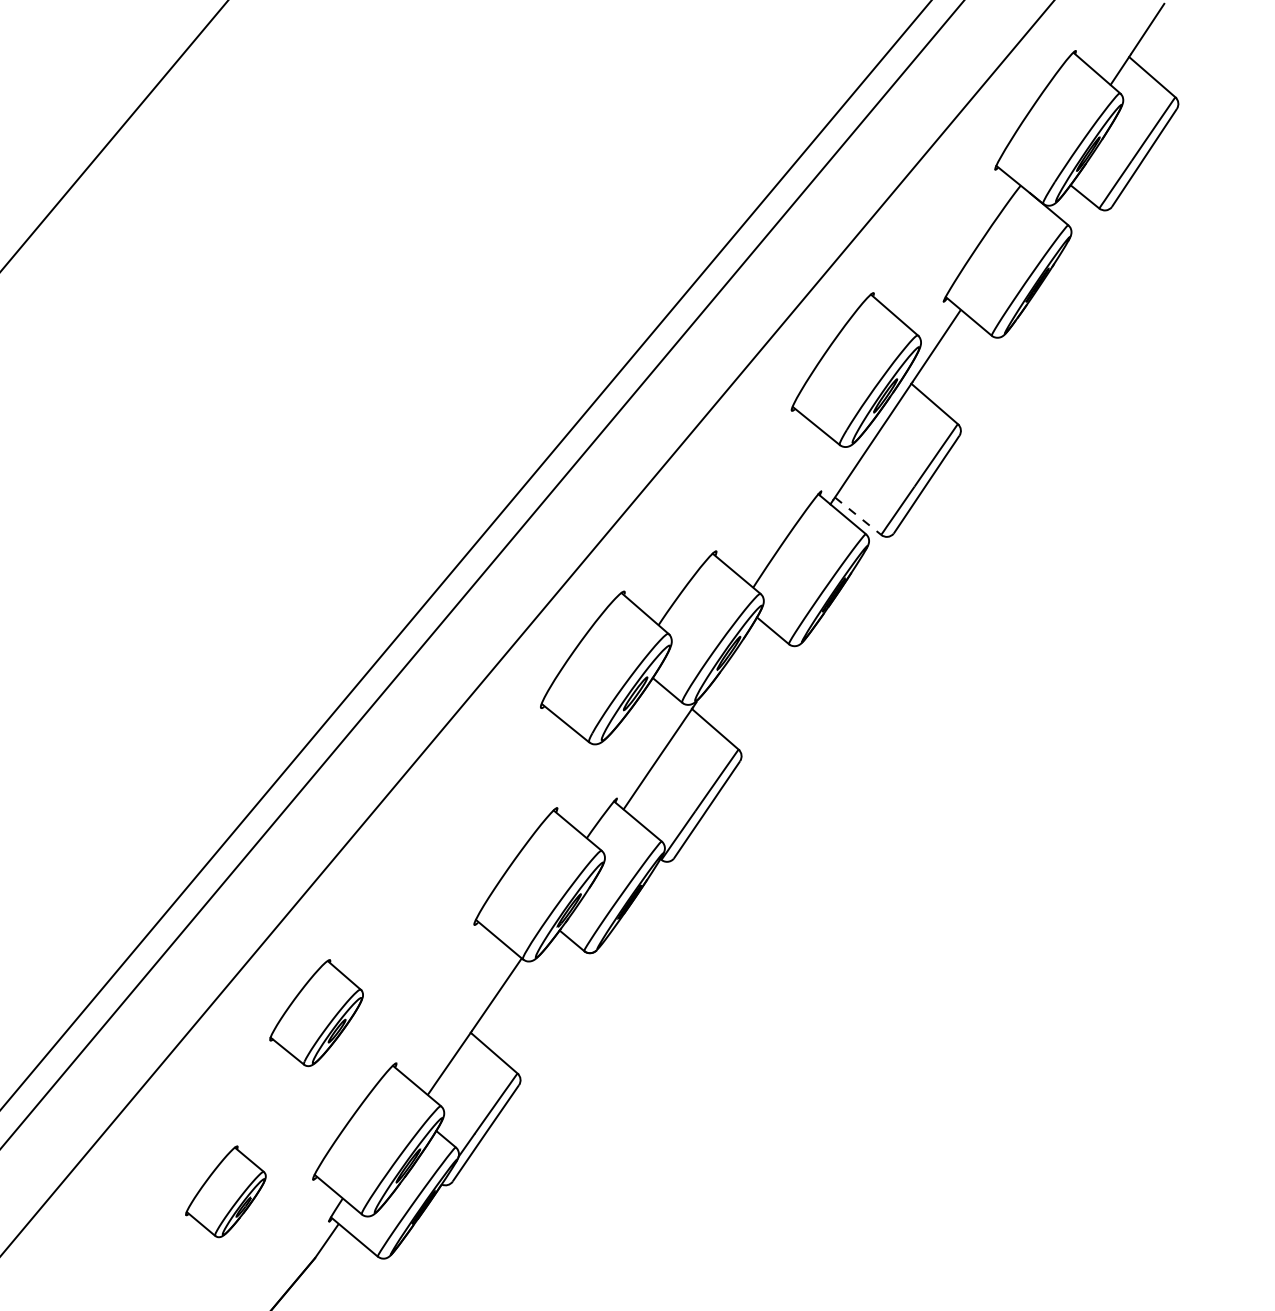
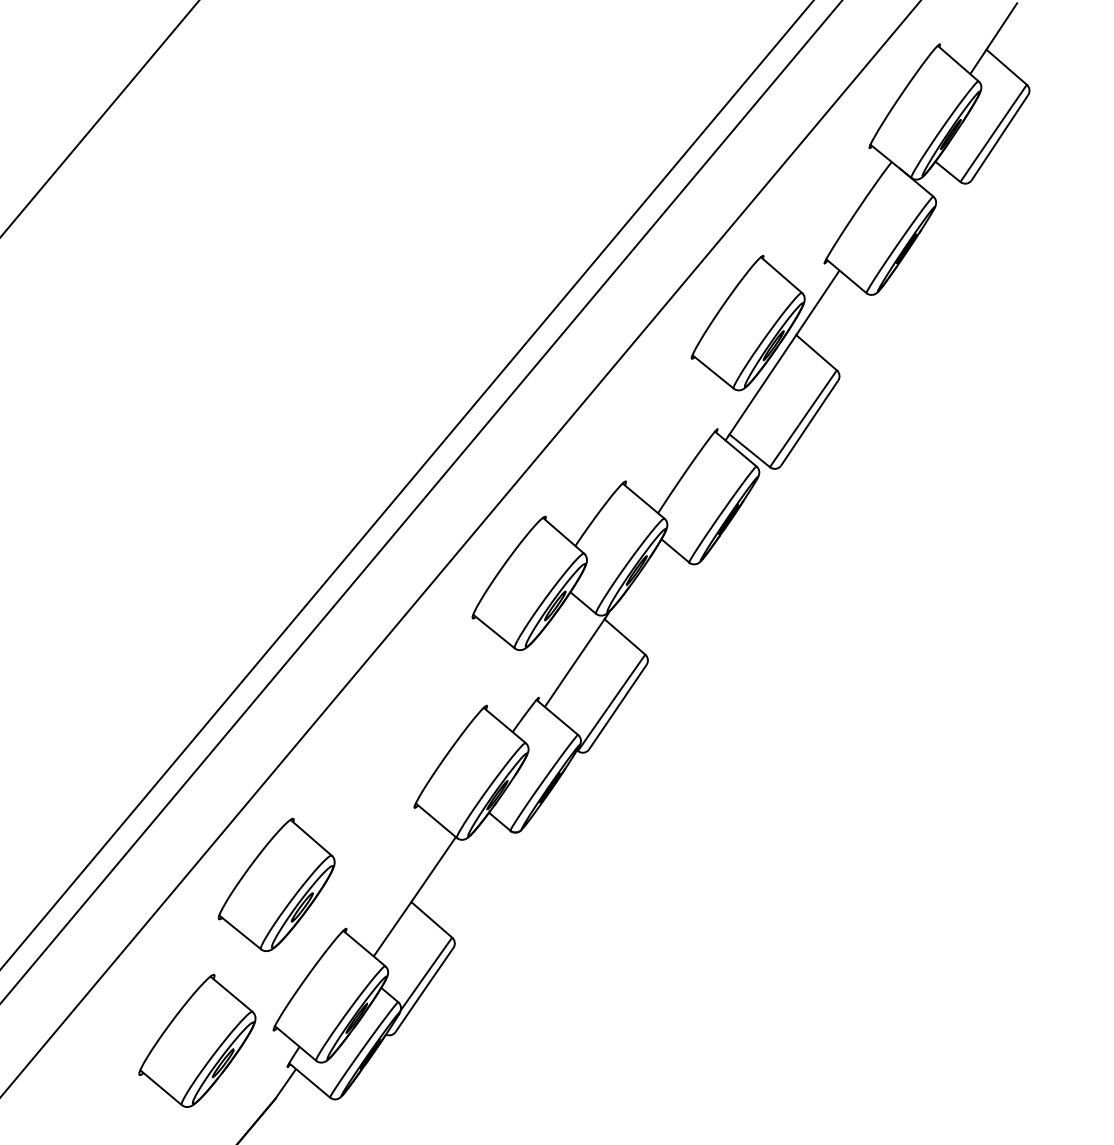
line: (858, 516) -> (750, 451), dashed -> solid
part: (316, 1012) -> (276, 884), size x1.43
part: (225, 1191) -> (197, 1040), size x1.67

